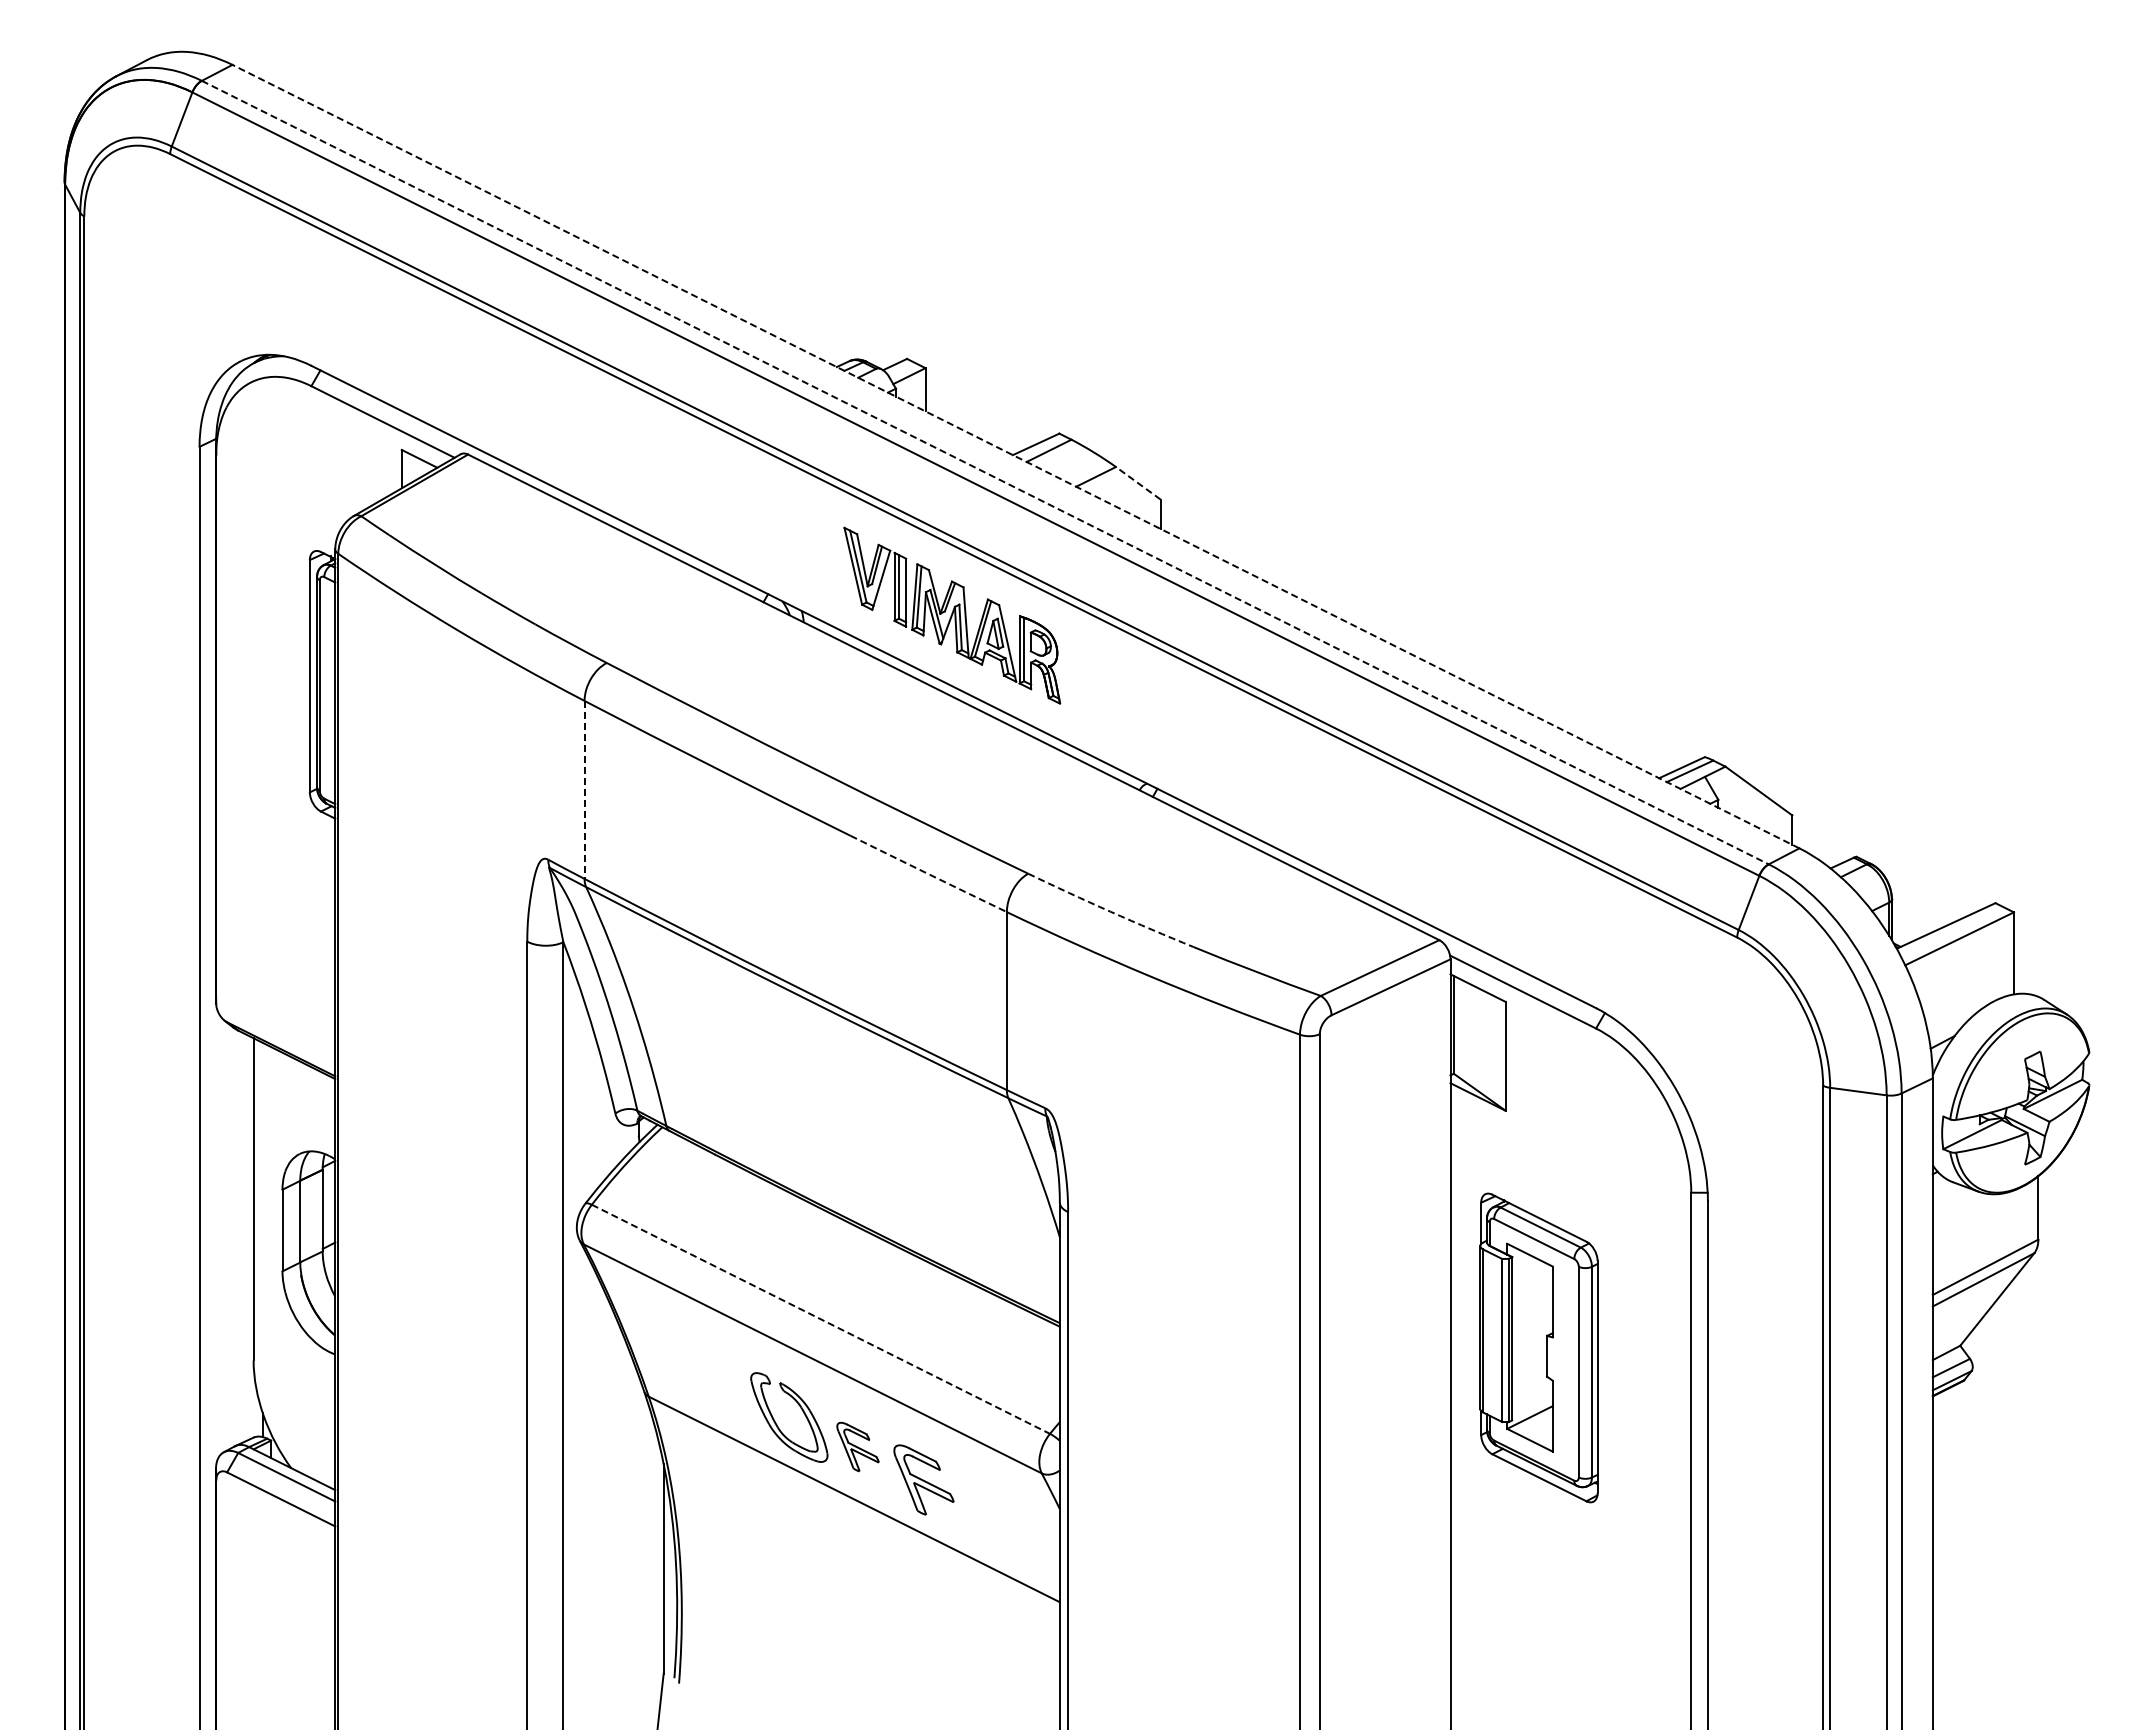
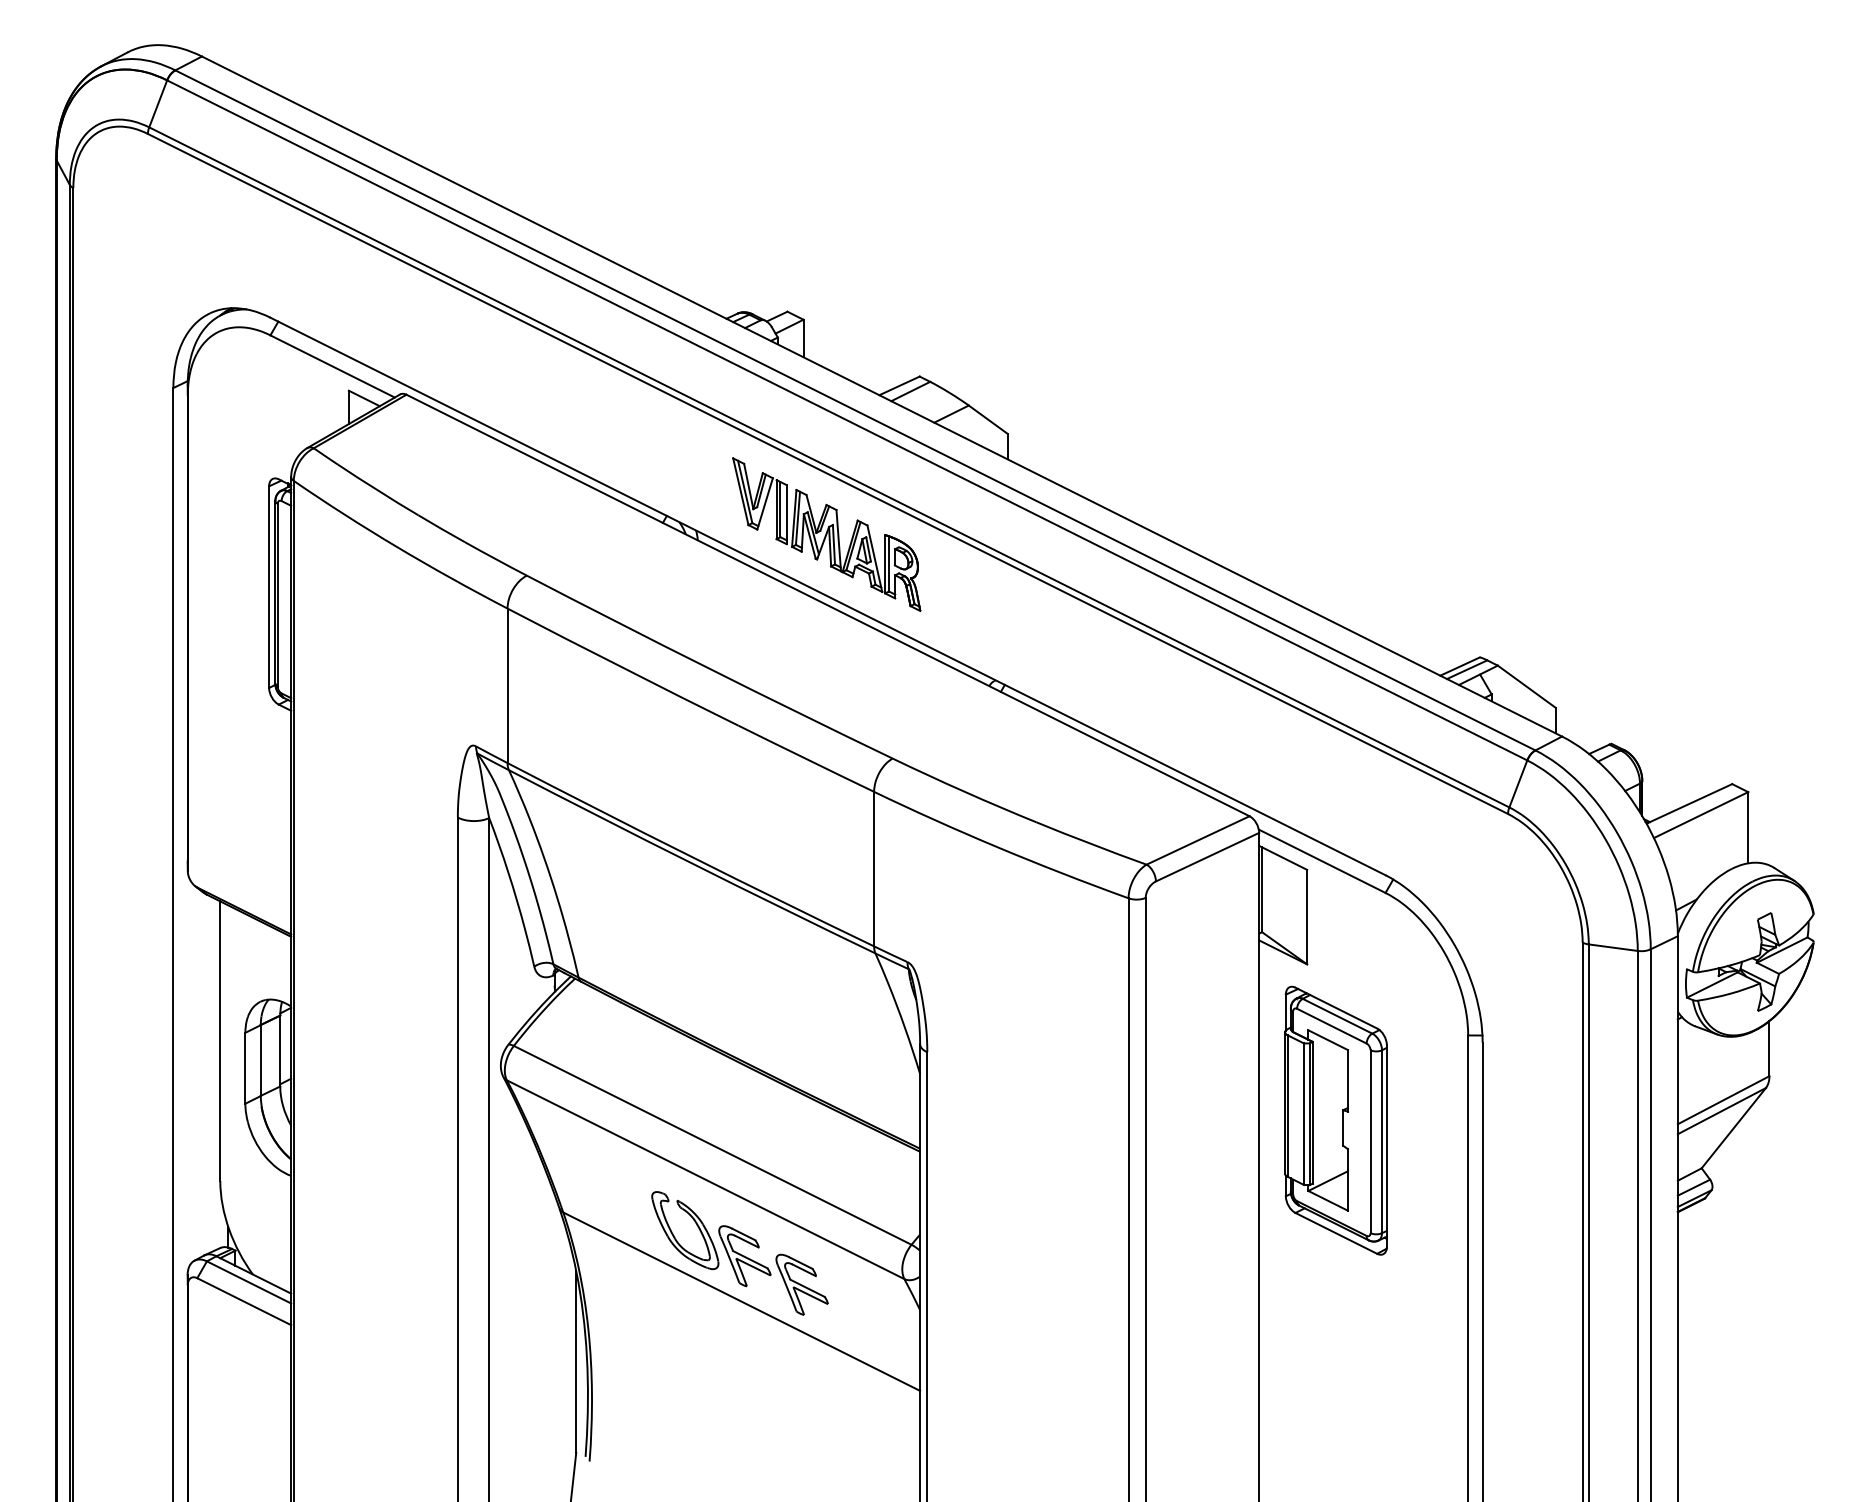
line: (1015, 456) -> (881, 396), dashed -> solid
line: (985, 472) -> (855, 410), dashed -> solid
line: (1138, 483) -> (988, 419), dashed -> solid
line: (584, 790) -> (507, 686), dashed -> solid
arc: (928, 874) -> (806, 759), dashed -> solid
arc: (1110, 911) -> (964, 791), dashed -> solid
line: (821, 1319) -> (713, 1145), dashed -> solid
part: (1538, 1347) -> (1335, 1120), moved
part: (857, 1446) -> (744, 1255), size x1.43

